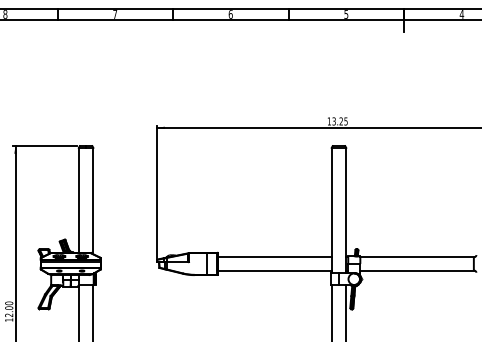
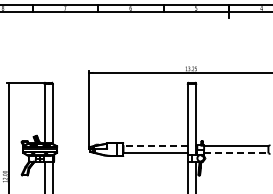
line: (274, 256) -> (155, 145), solid -> dashed
line: (417, 270) -> (236, 153), solid -> dashed

